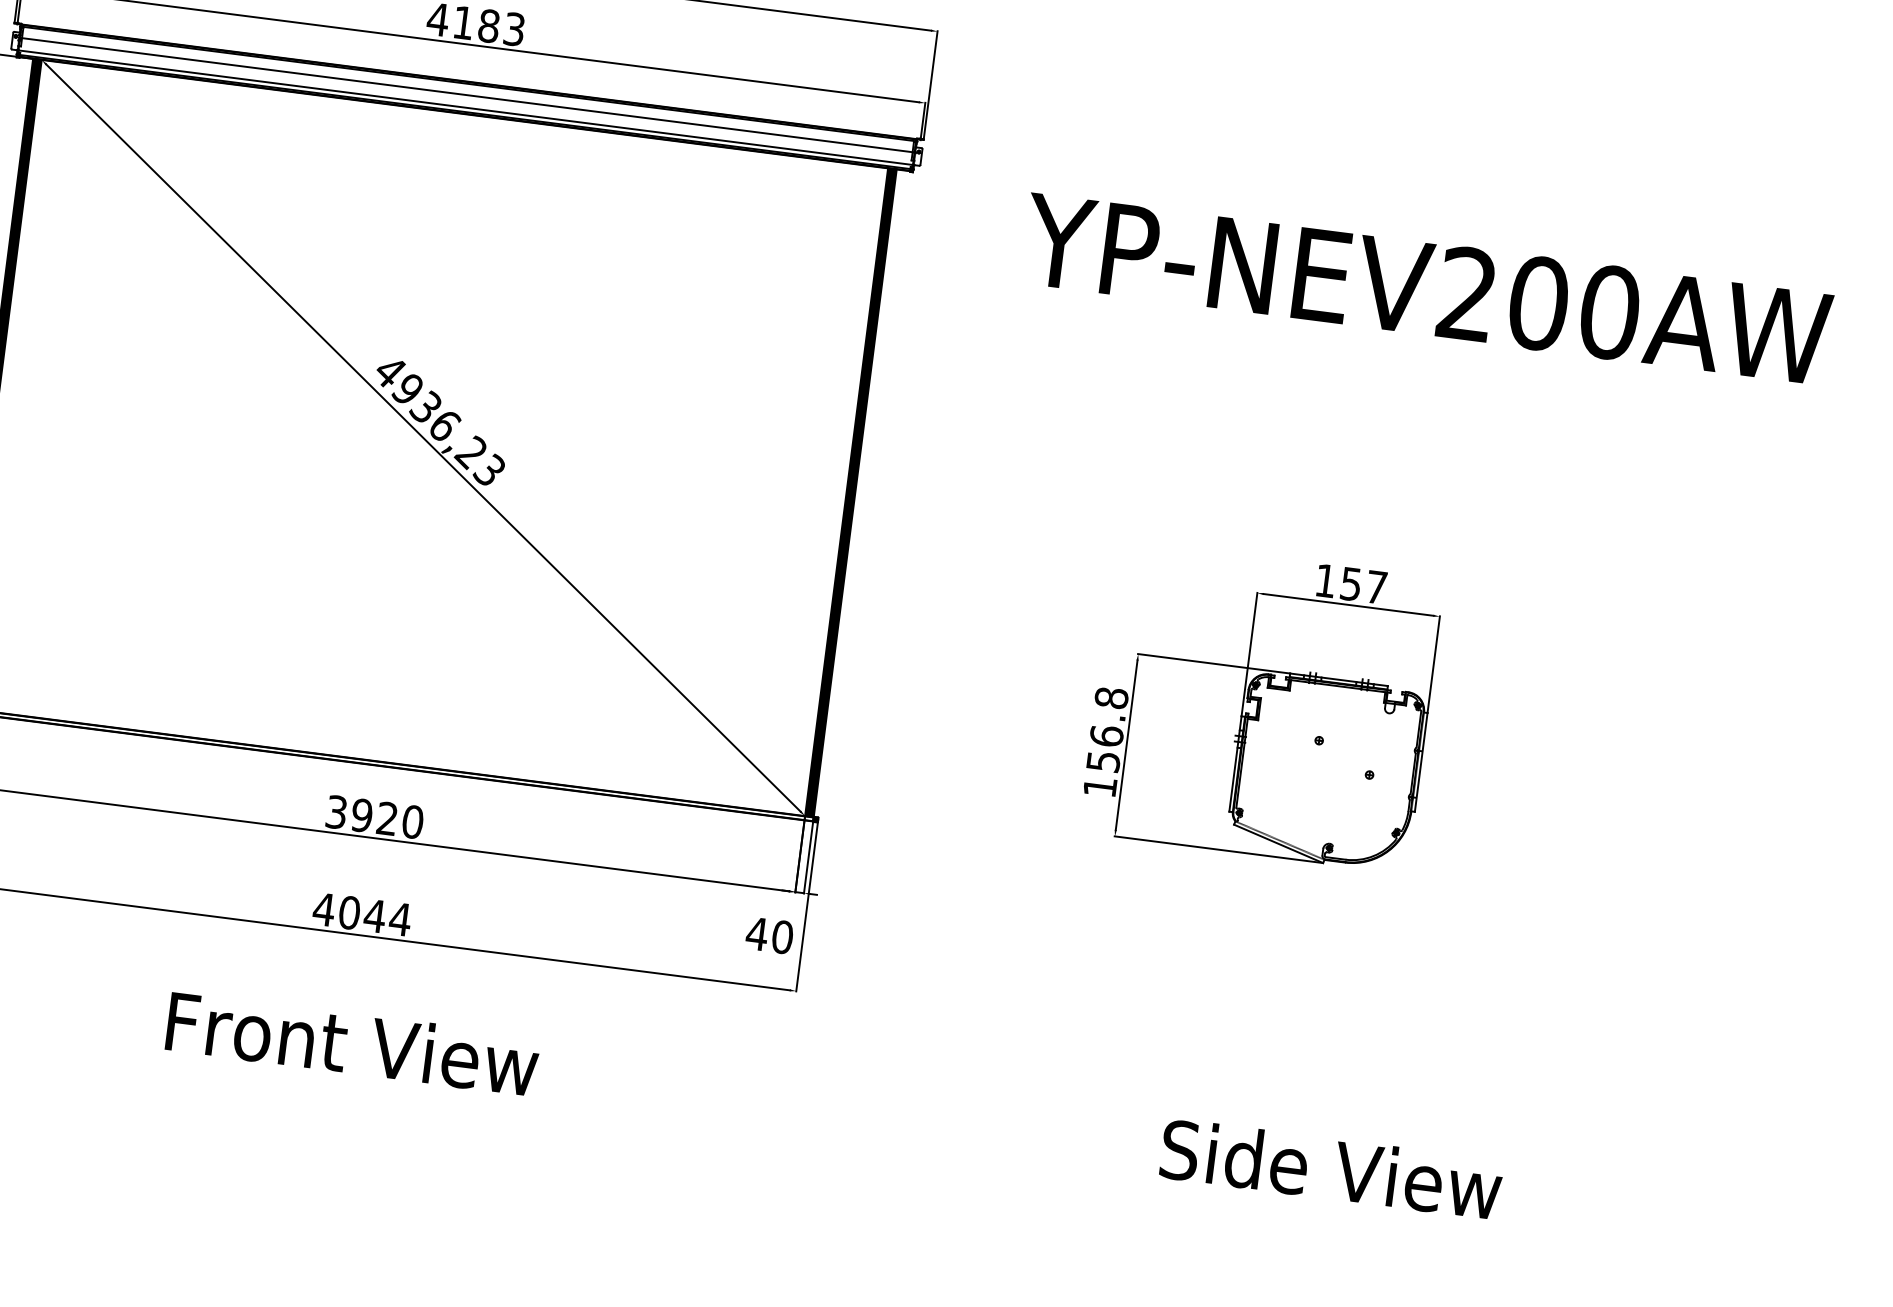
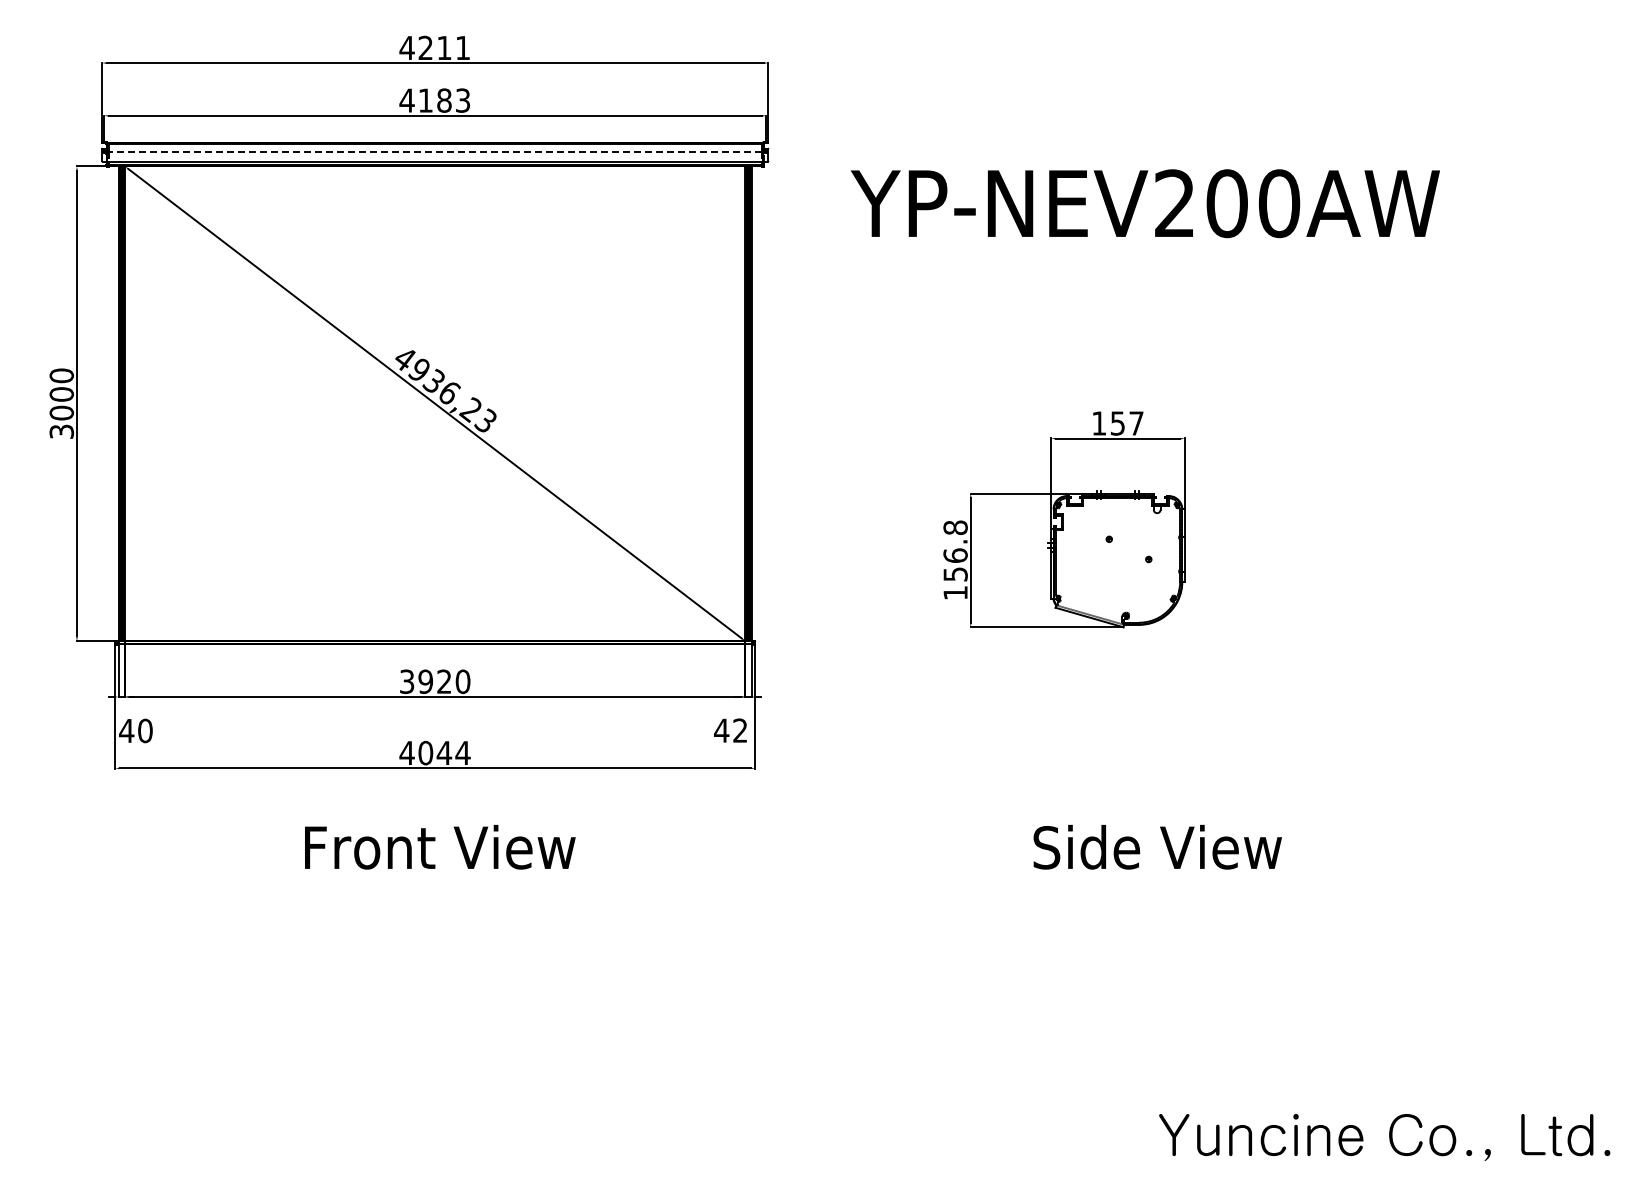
line: (467, 95) -> (435, 152), solid -> dashed
text: (782, 936) -> (740, 730), 40 -> 42

